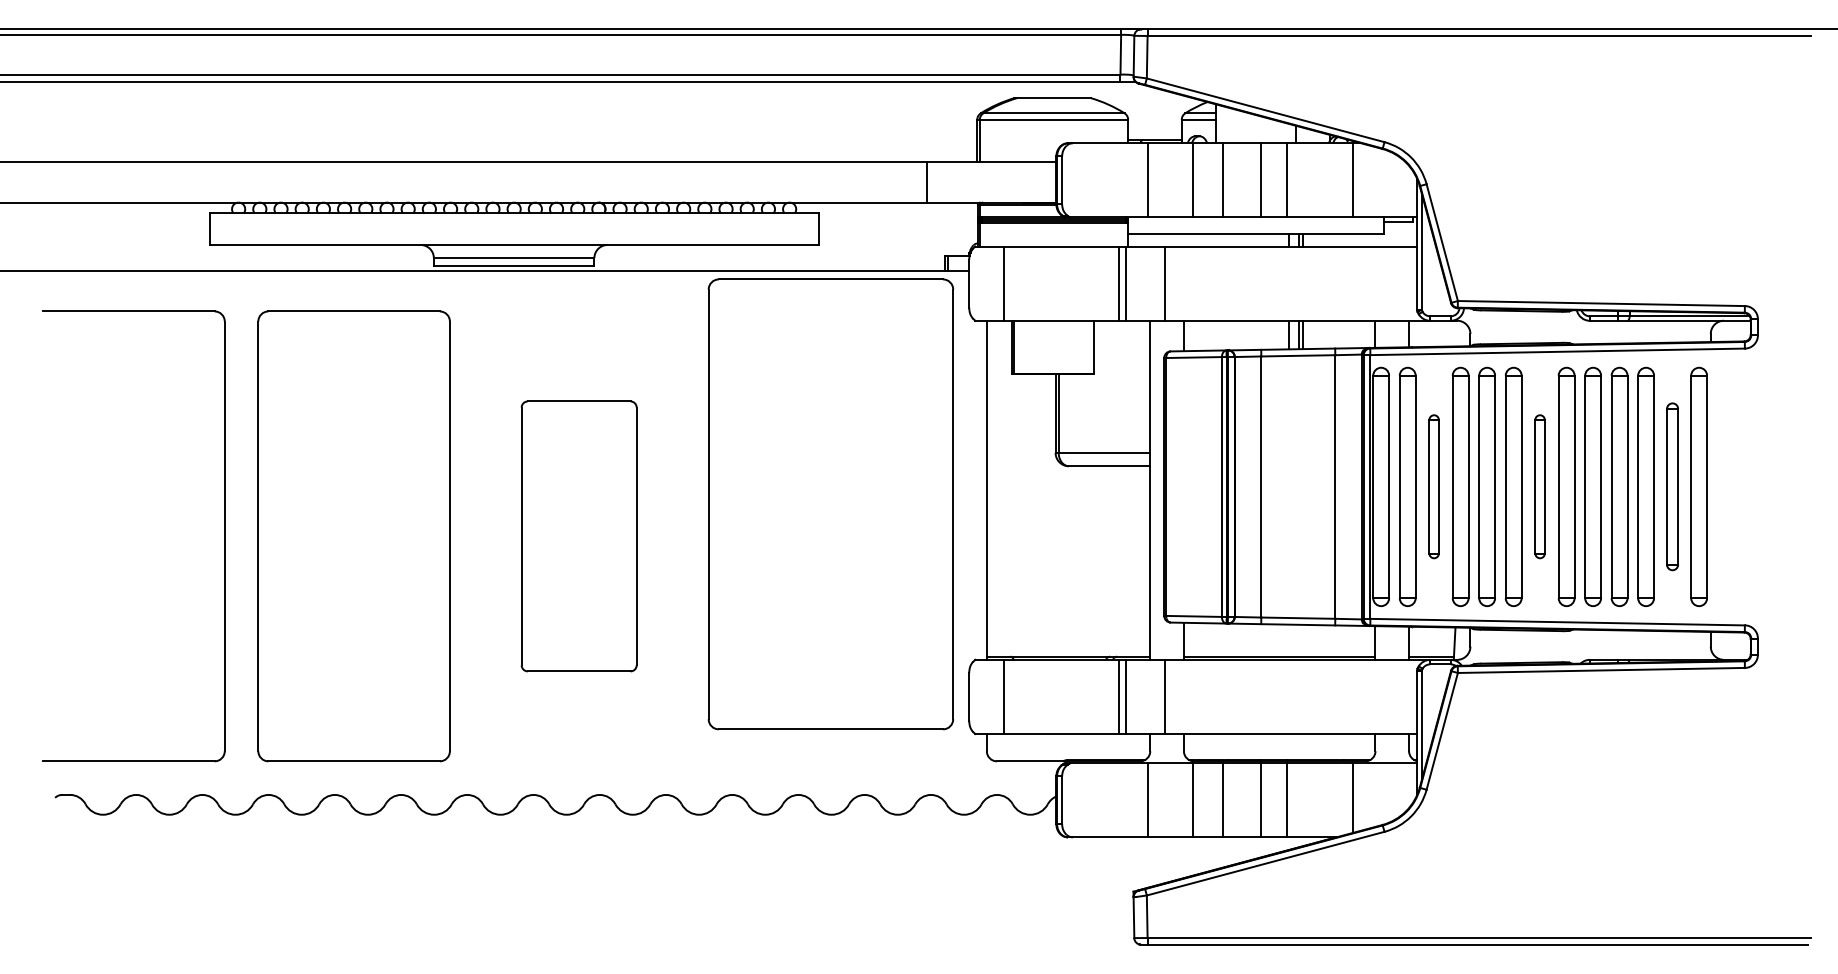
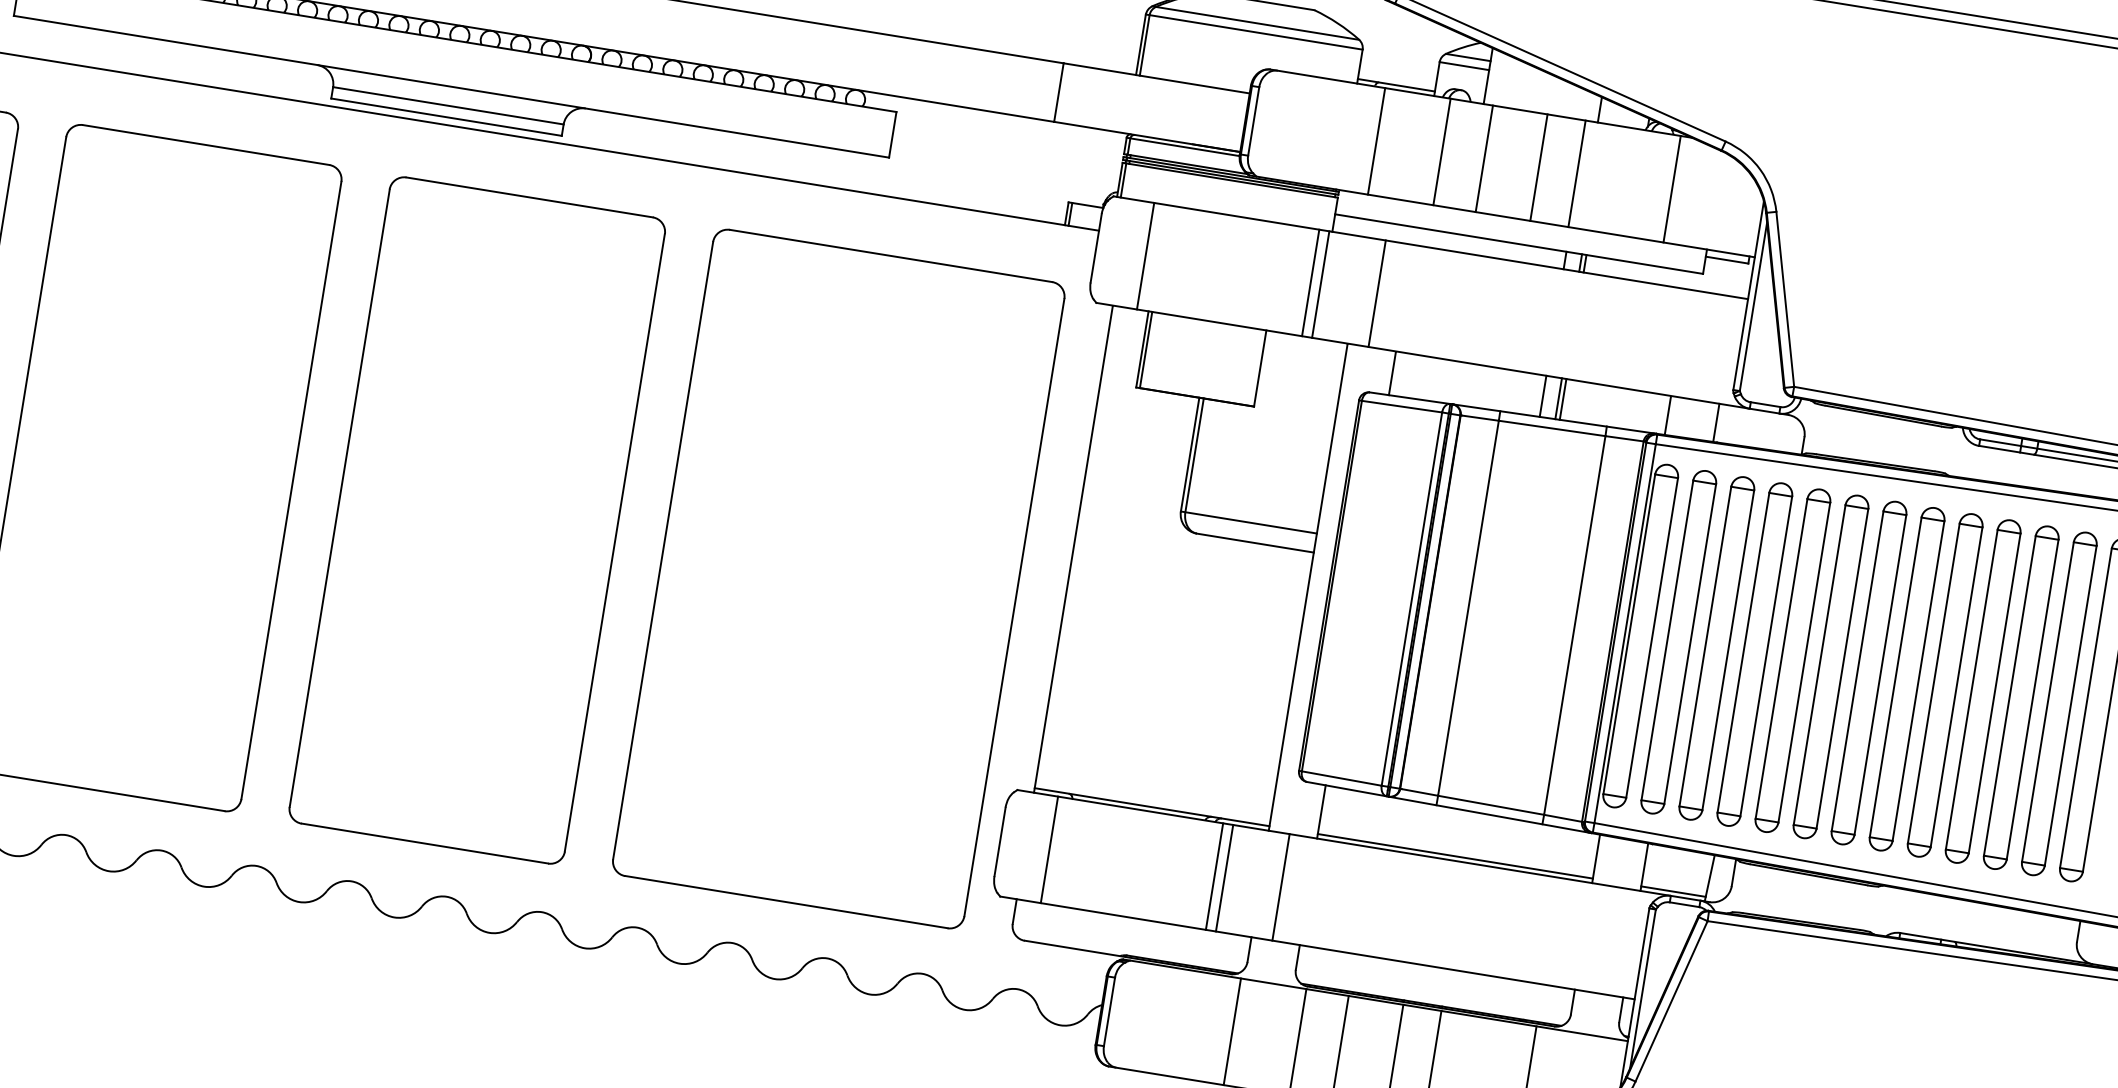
part: (1433, 486) -> (1715, 647), size x1.67
part: (1539, 486) -> (1868, 672), size x1.67
part: (1672, 486) -> (2059, 703), size x1.43
part: (830, 504) -> (838, 579), moved
part: (578, 536) -> (476, 520), size x1.67

